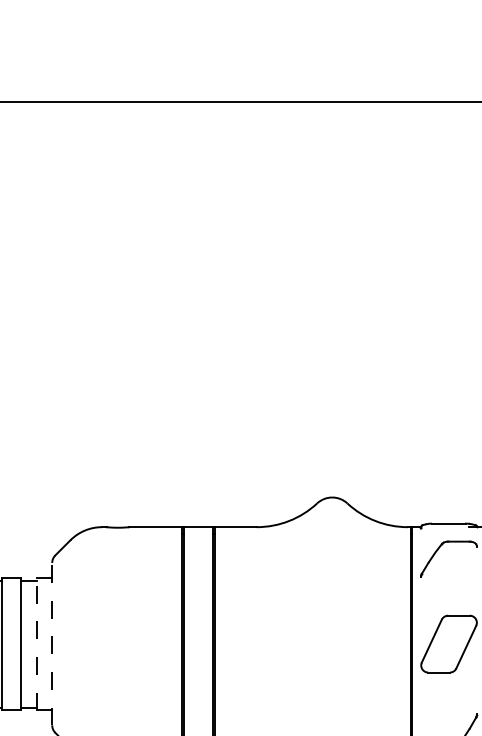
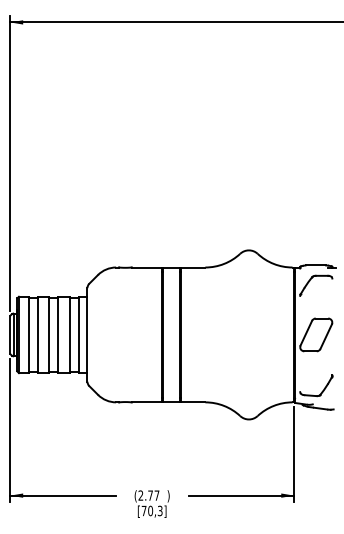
line: (36, 643) -> (78, 334), dashed -> solid
line: (52, 643) -> (87, 334), dashed -> solid

